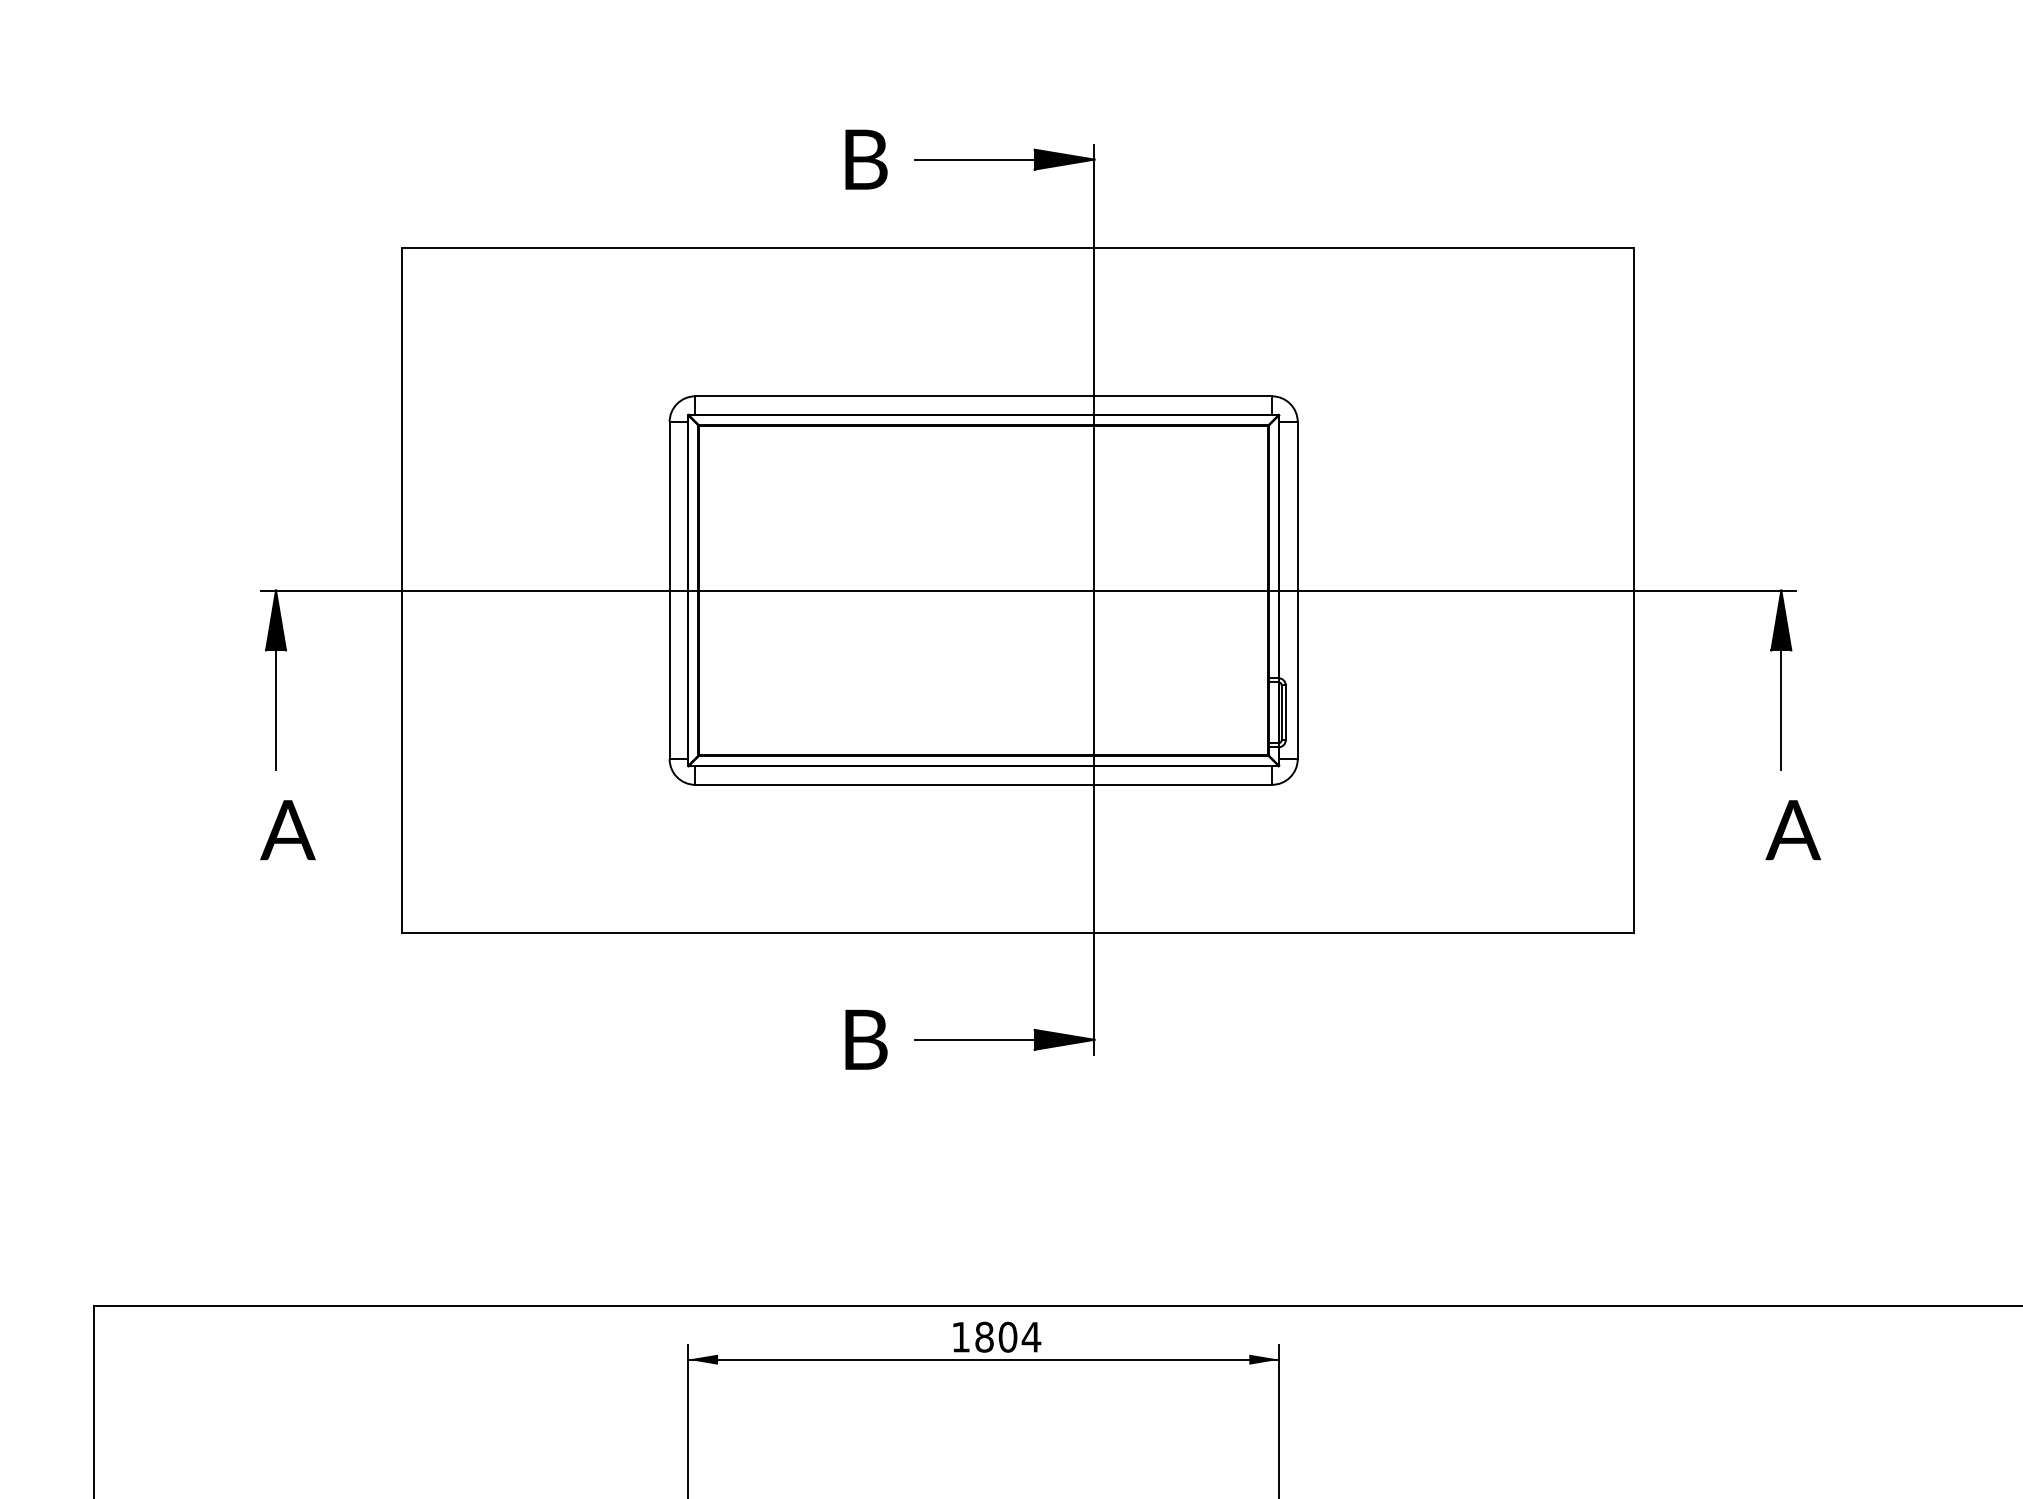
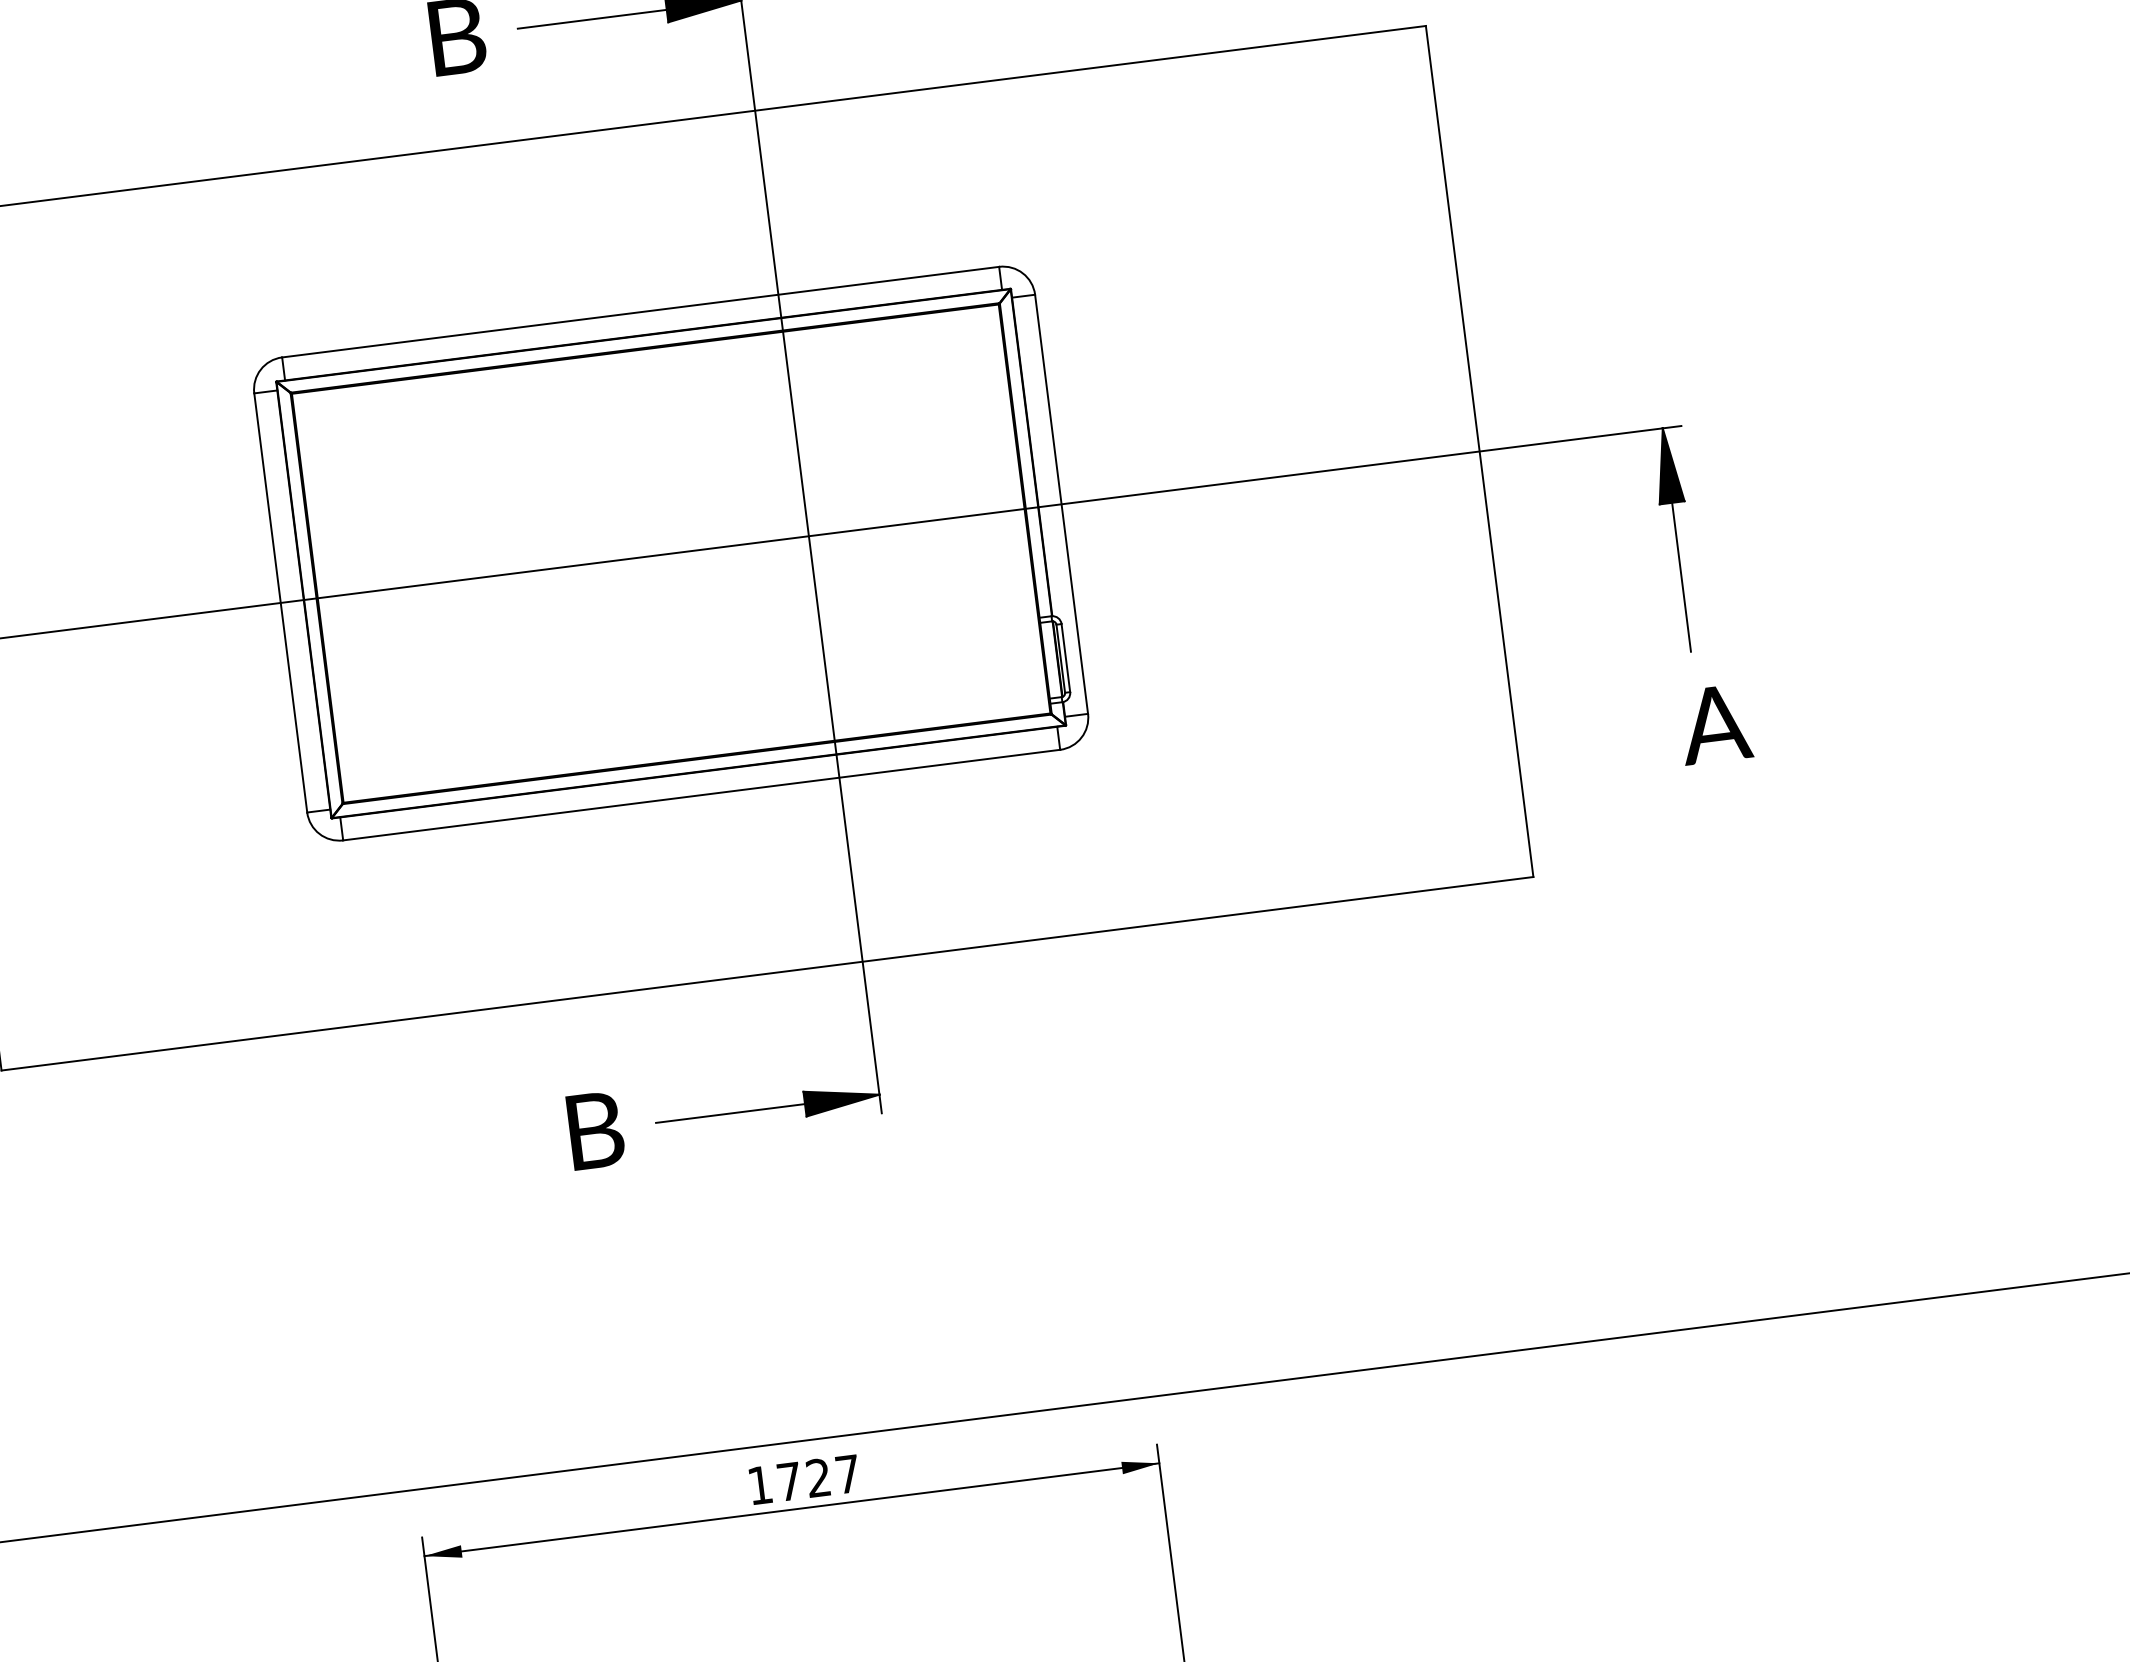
text: (1008, 1336) -> (819, 1477), 1804 -> 1727

